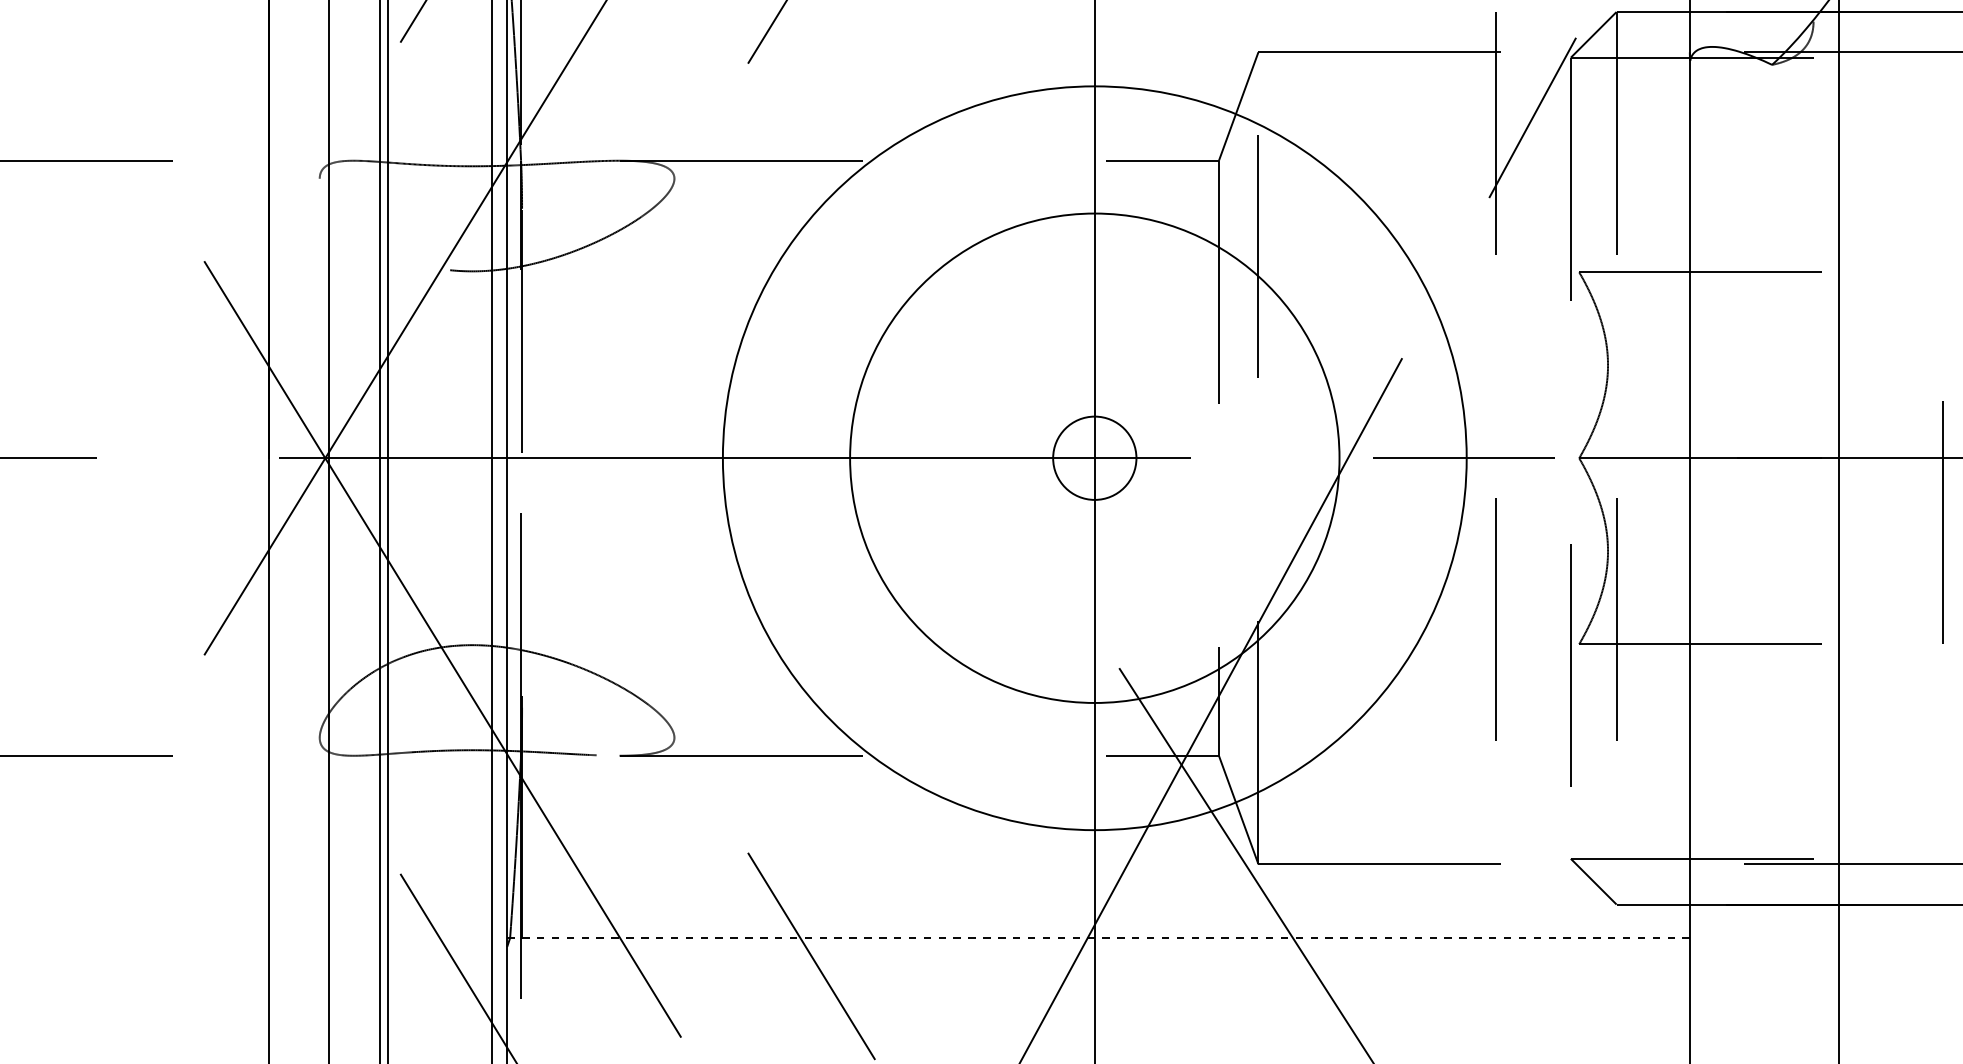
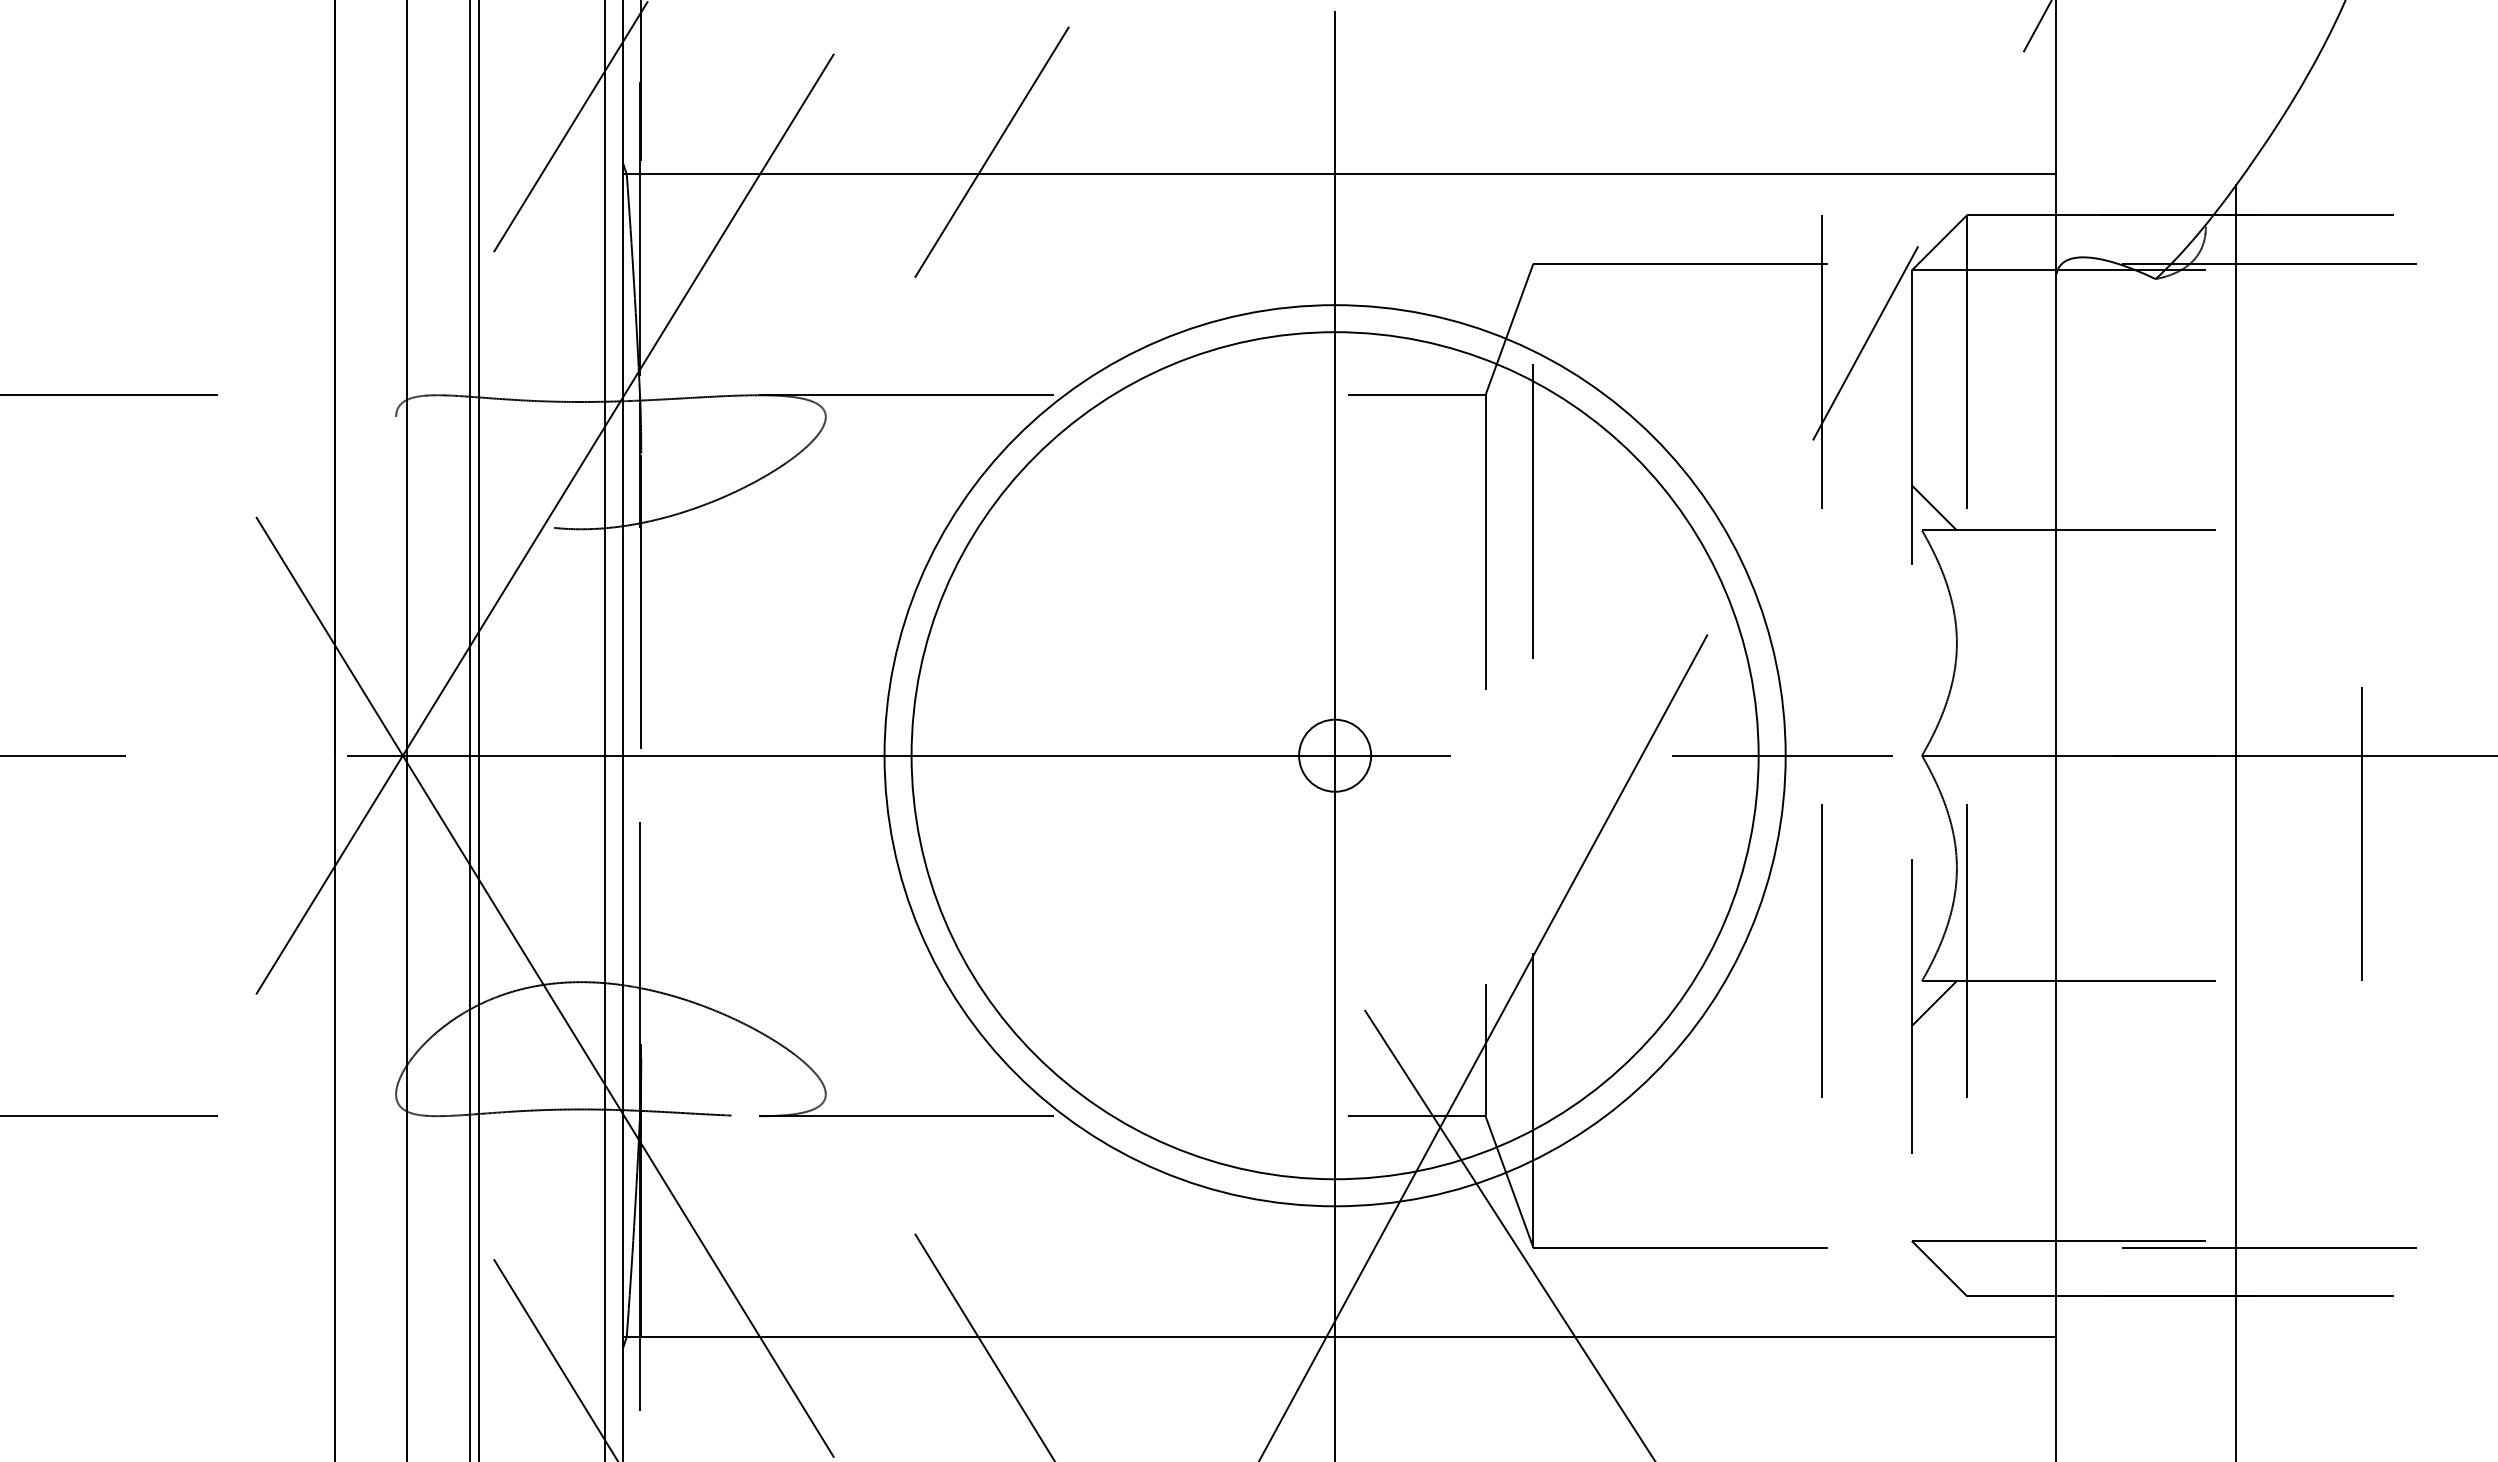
line: (1588, 253) -> (1933, 507), added
circle: (1094, 458) -> (1334, 755), size x1.43
circle: (1095, 458) -> (1335, 755), size x0.71
line: (1588, 662) -> (1933, 1003), added
line: (1098, 937) -> (1339, 1336), dashed -> solid

